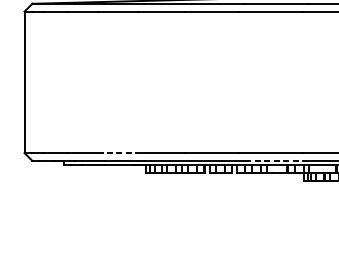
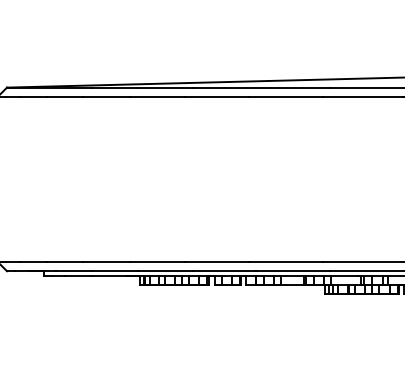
line: (118, 153) -> (107, 262), dashed -> solid
line: (276, 161) -> (292, 271), dashed -> solid

